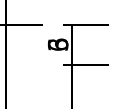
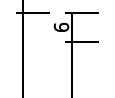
text: (58, 43) -> (61, 26), 3 -> 6

